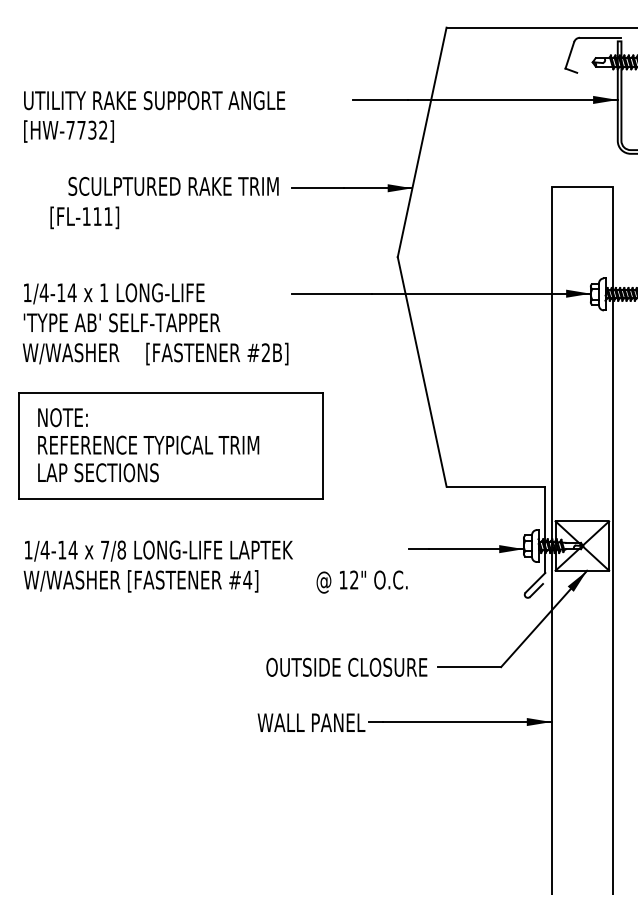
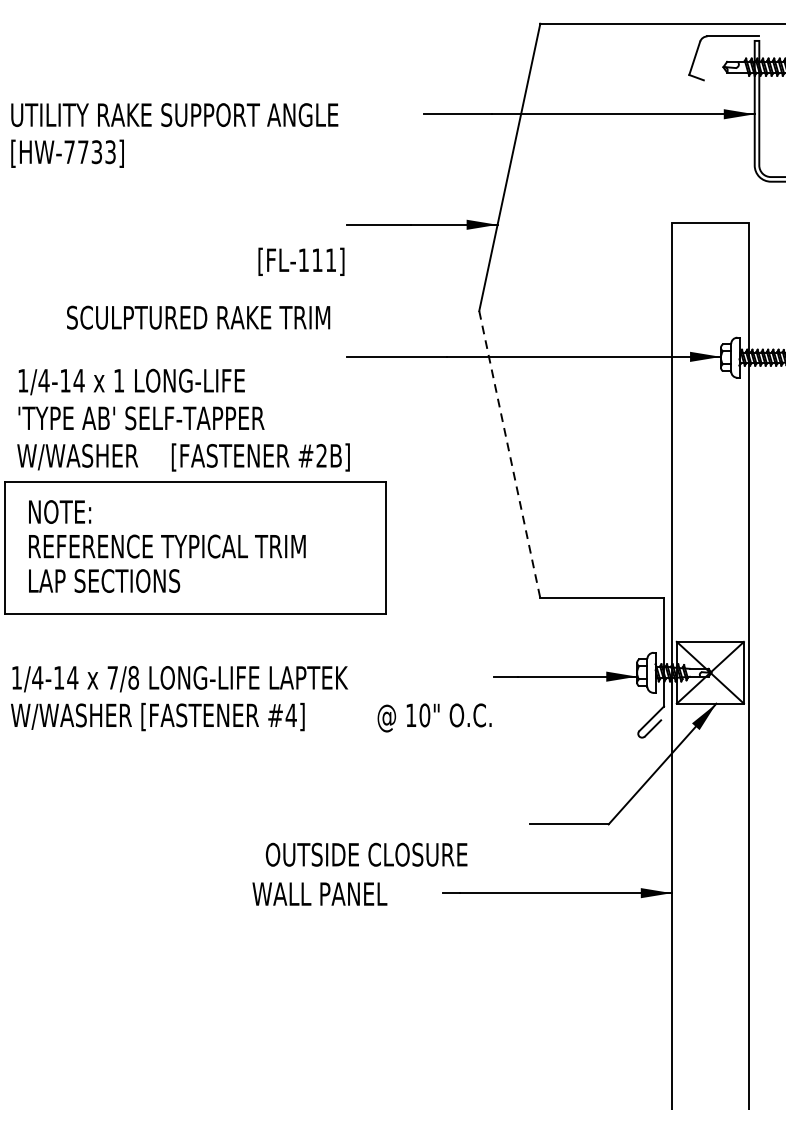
text: (103, 130) -> (110, 152), [HW-7732] -> [HW-7733]
text: (173, 186) -> (198, 317), moved
text: (84, 217) -> (301, 261), moved
text: (155, 324) -> (183, 420), moved
line: (422, 372) -> (510, 455), solid -> dashed
text: (354, 579) -> (425, 714), 12" -> 10"
text: (346, 666) -> (366, 853), moved
text: (311, 722) -> (319, 893), moved

